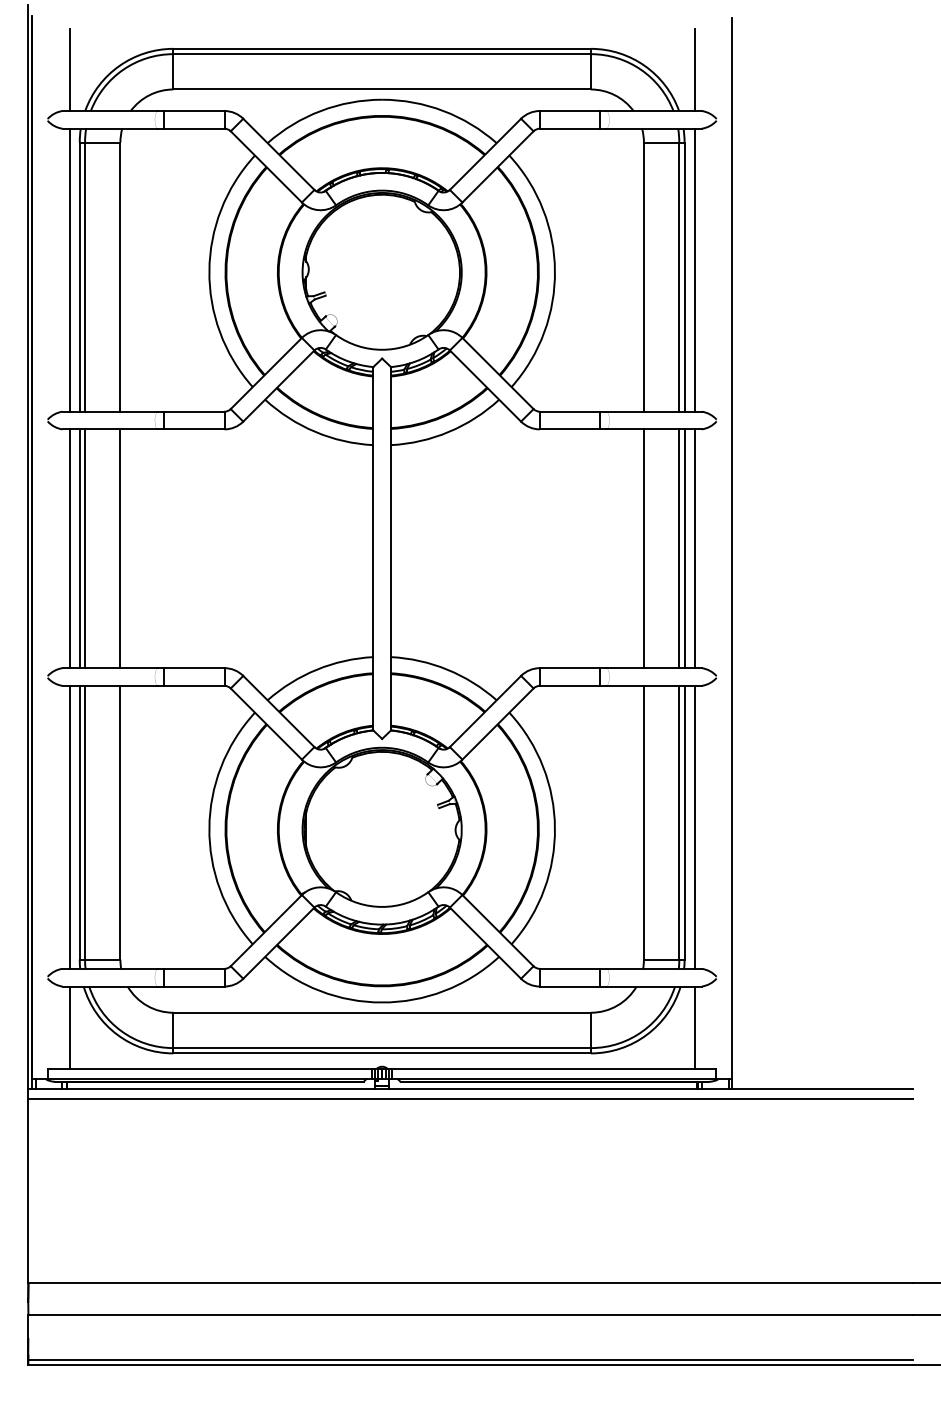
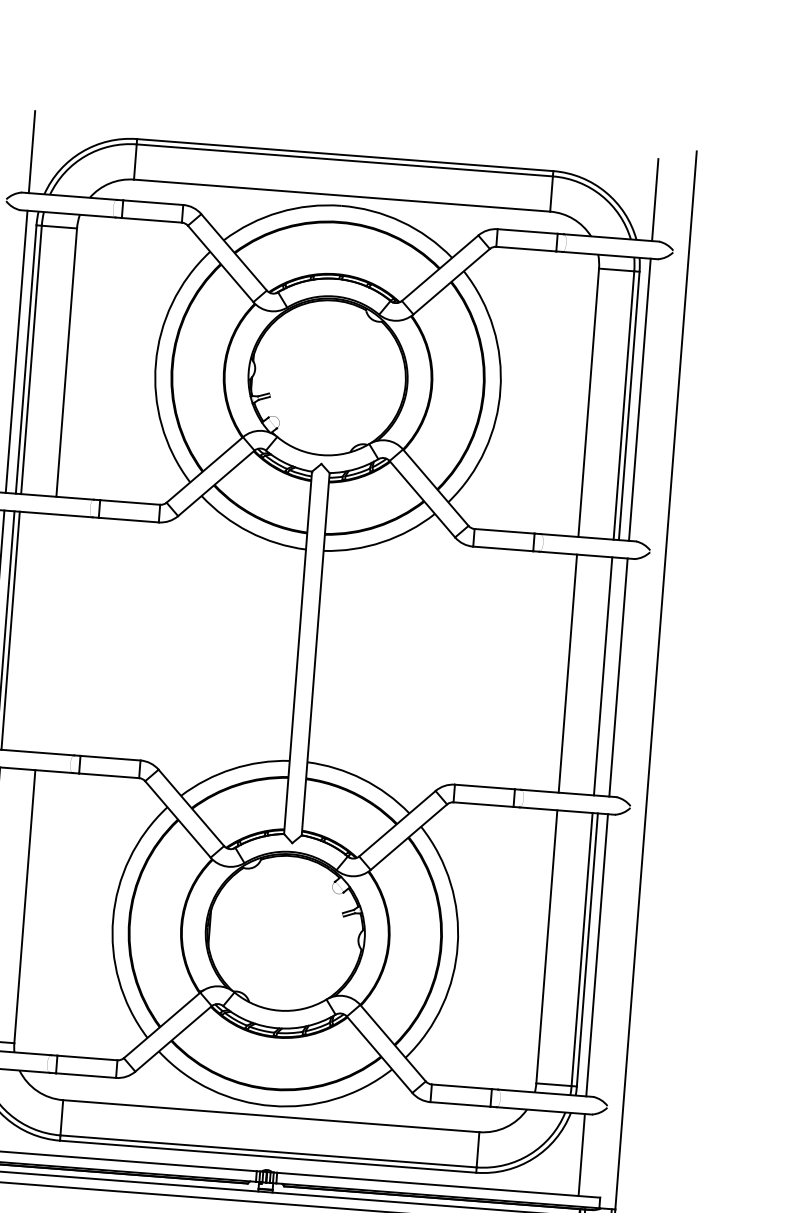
line: (120, 548) -> (45, 633), removed
line: (684, 548) -> (608, 676), removed

